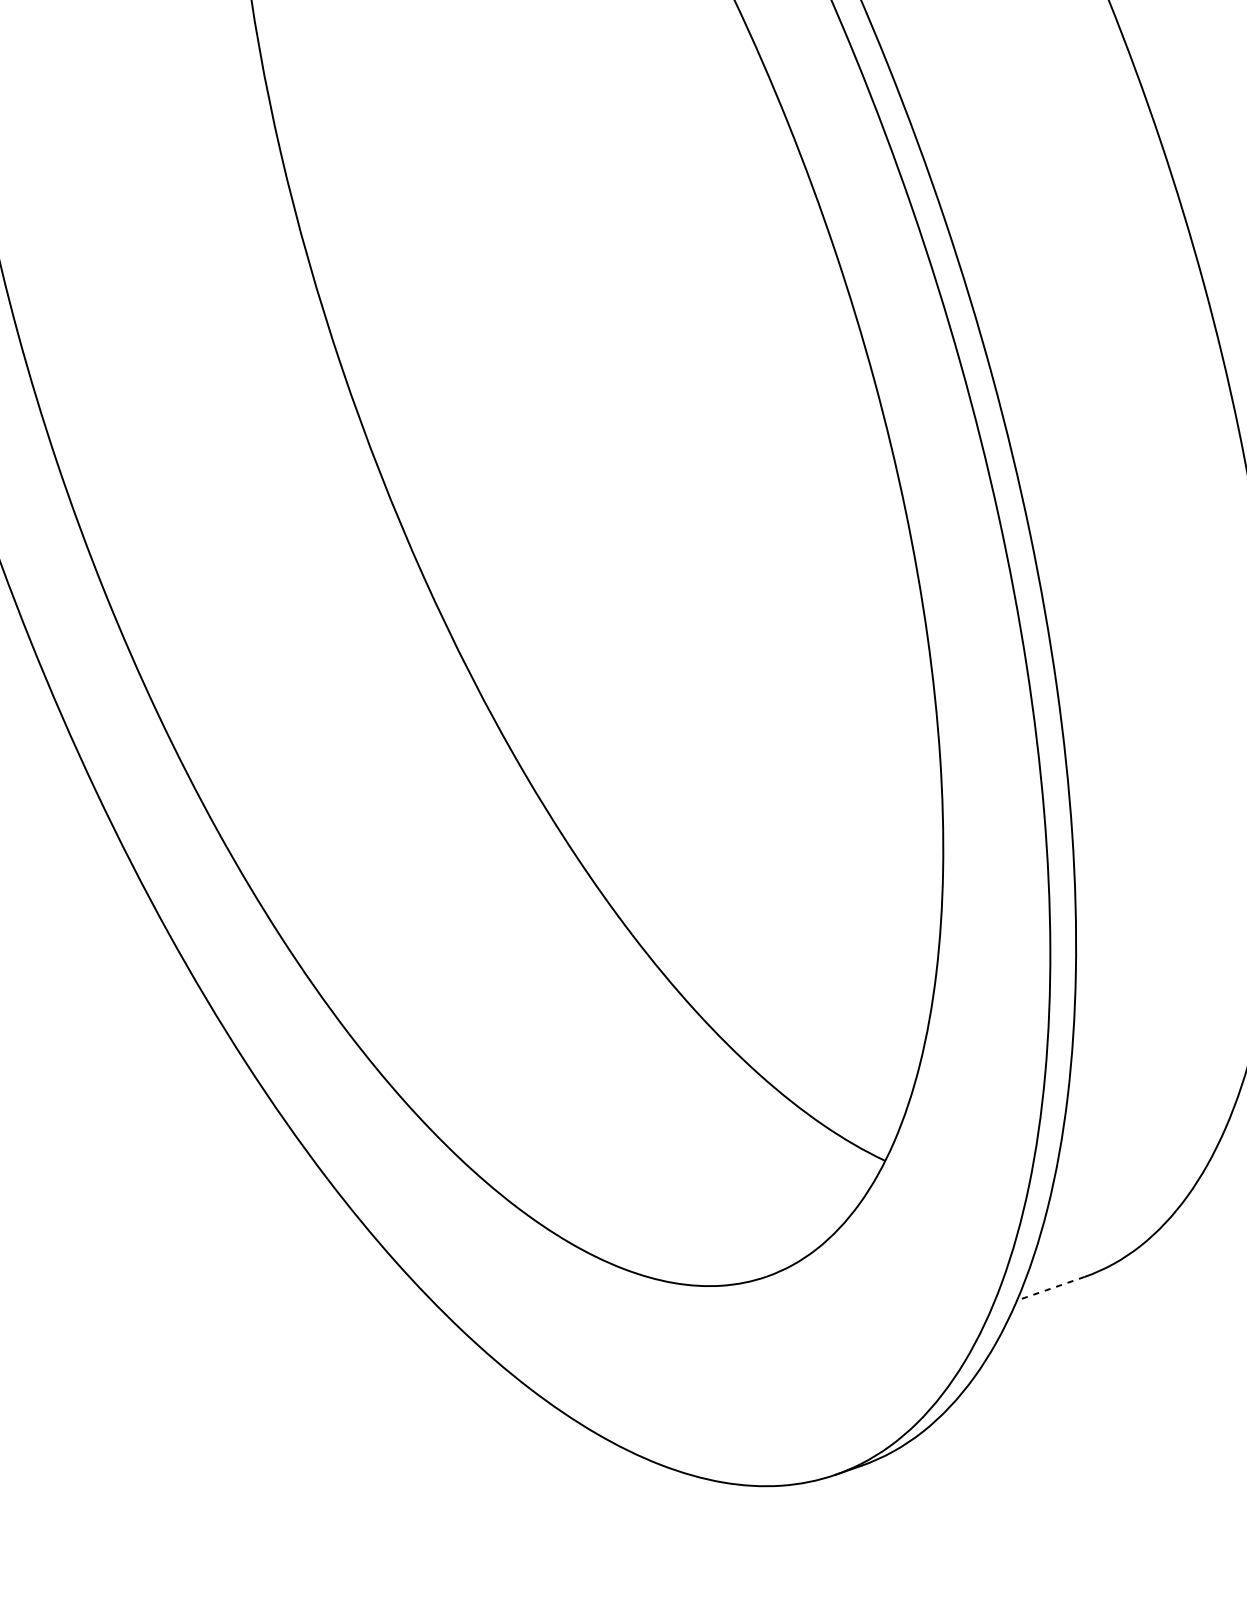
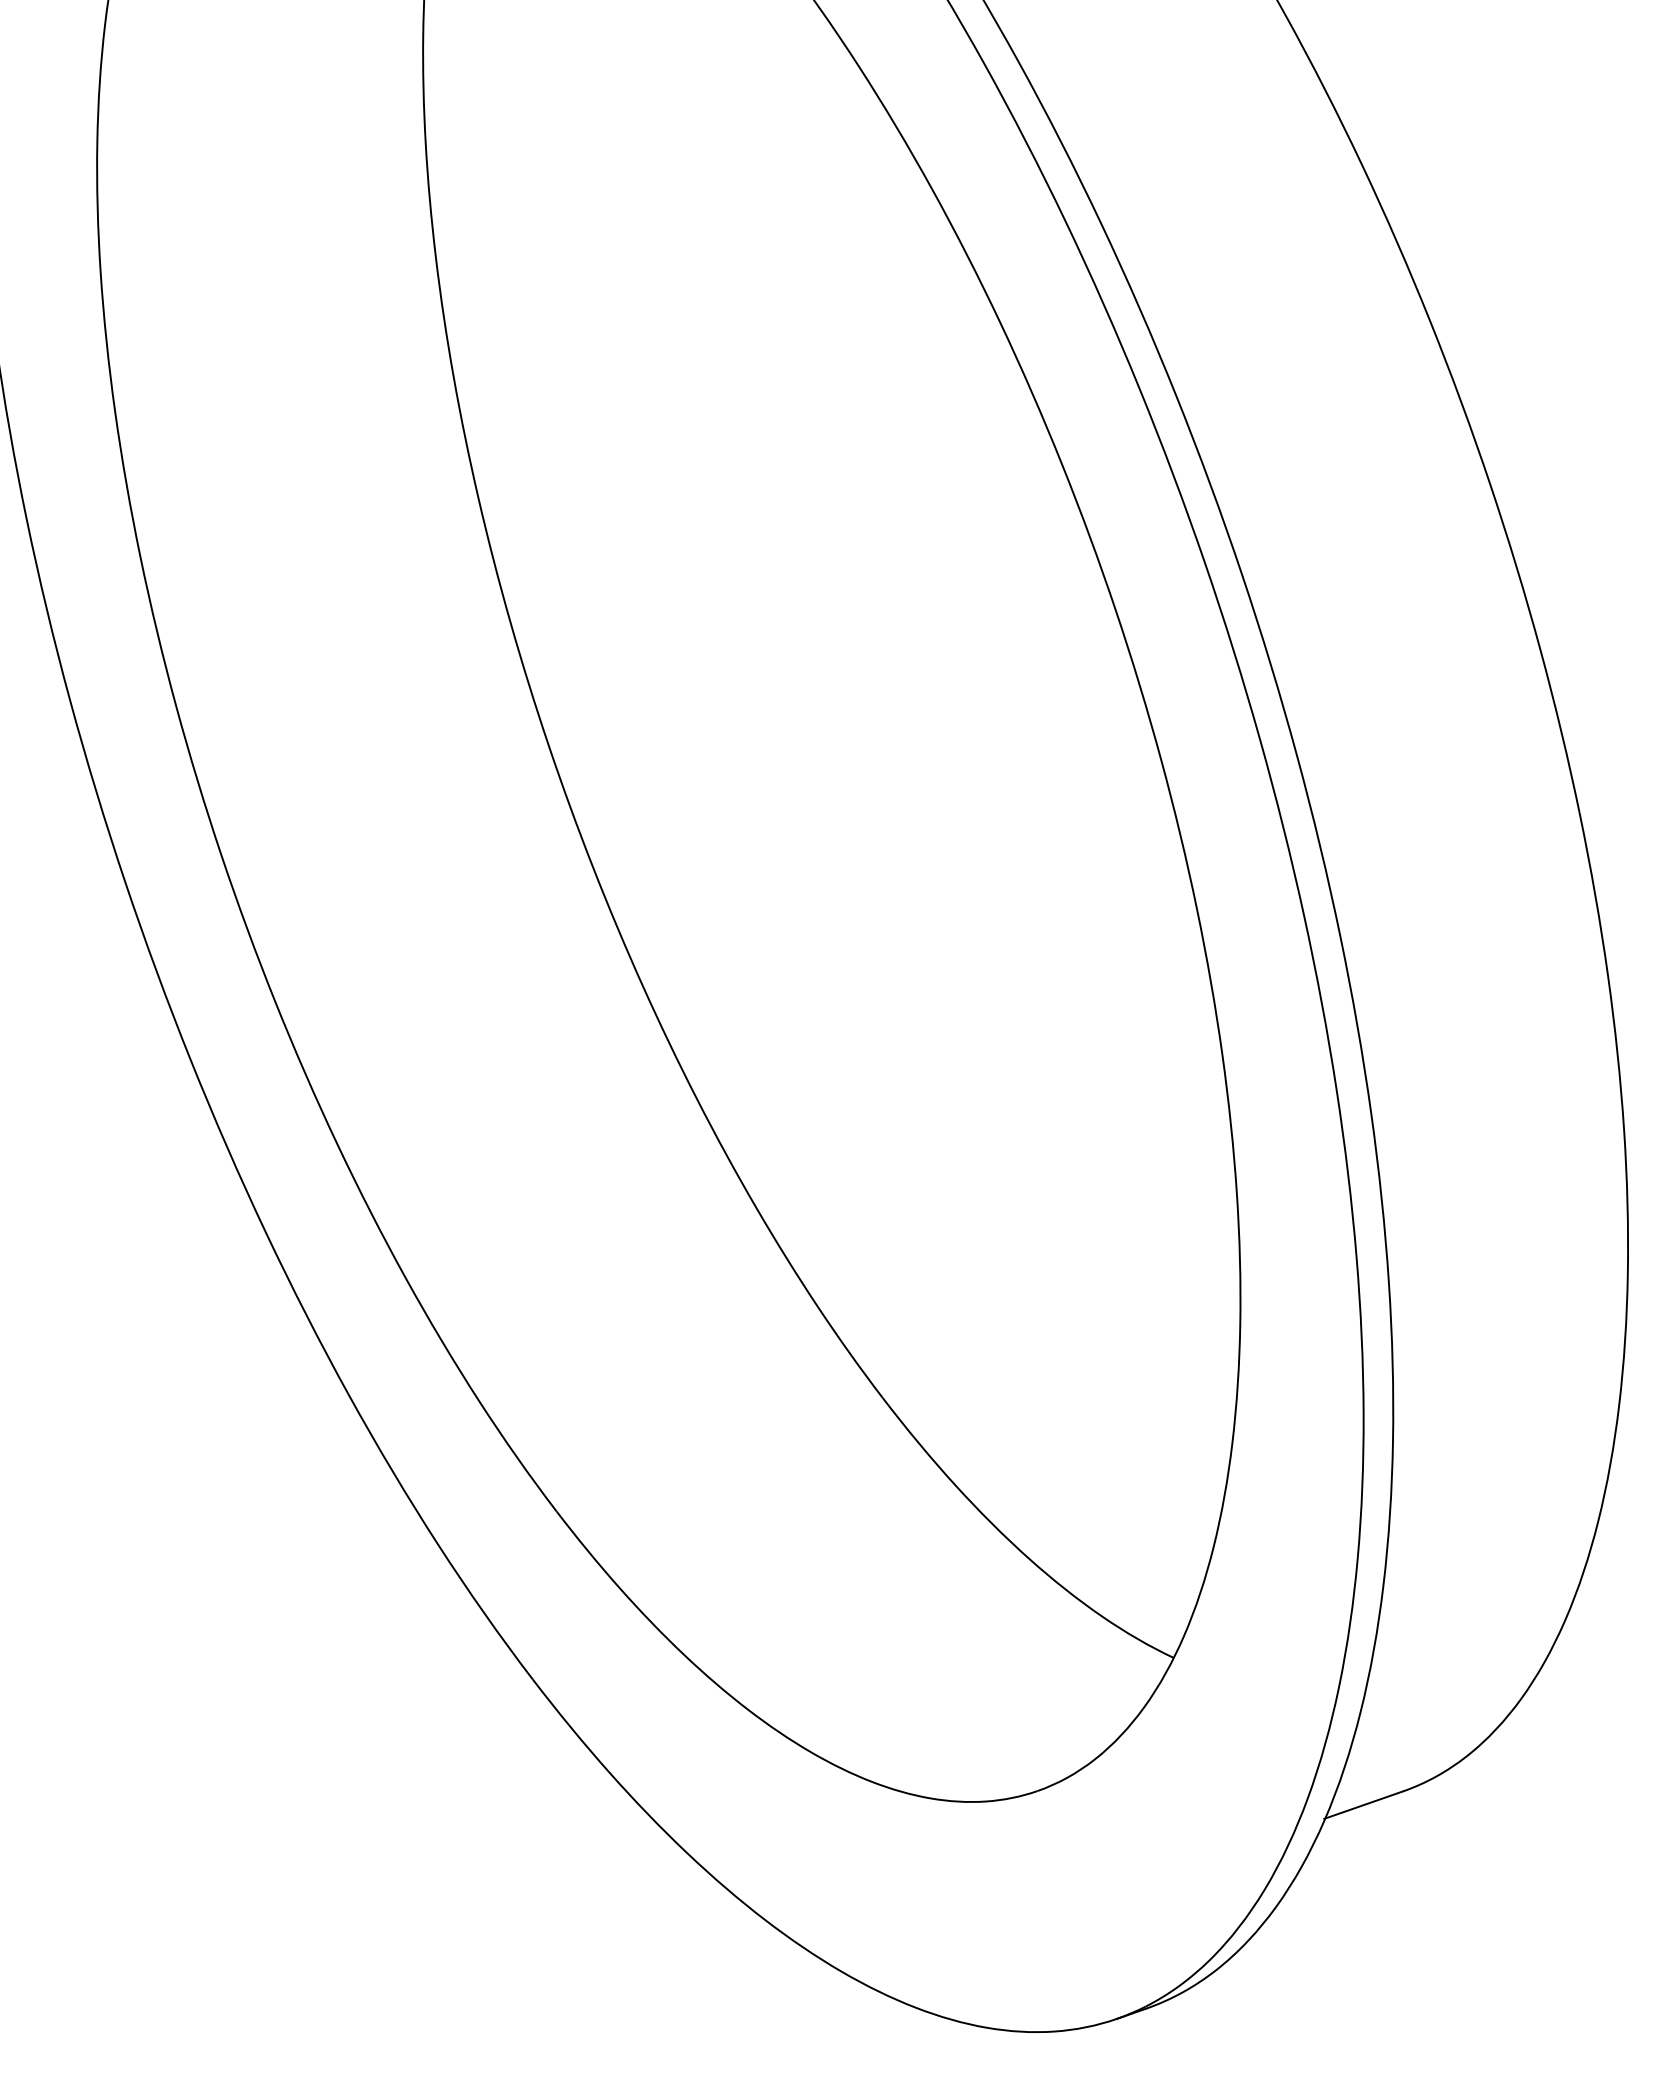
line: (1050, 1289) -> (1363, 1805), dashed -> solid

